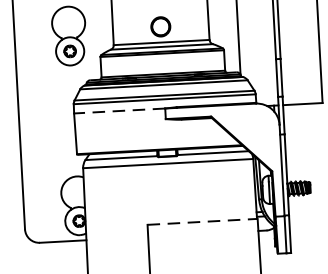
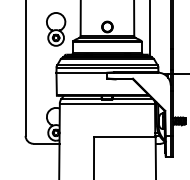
line: (118, 110) -> (81, 72), dashed -> solid
line: (202, 222) -> (124, 137), dashed -> solid

